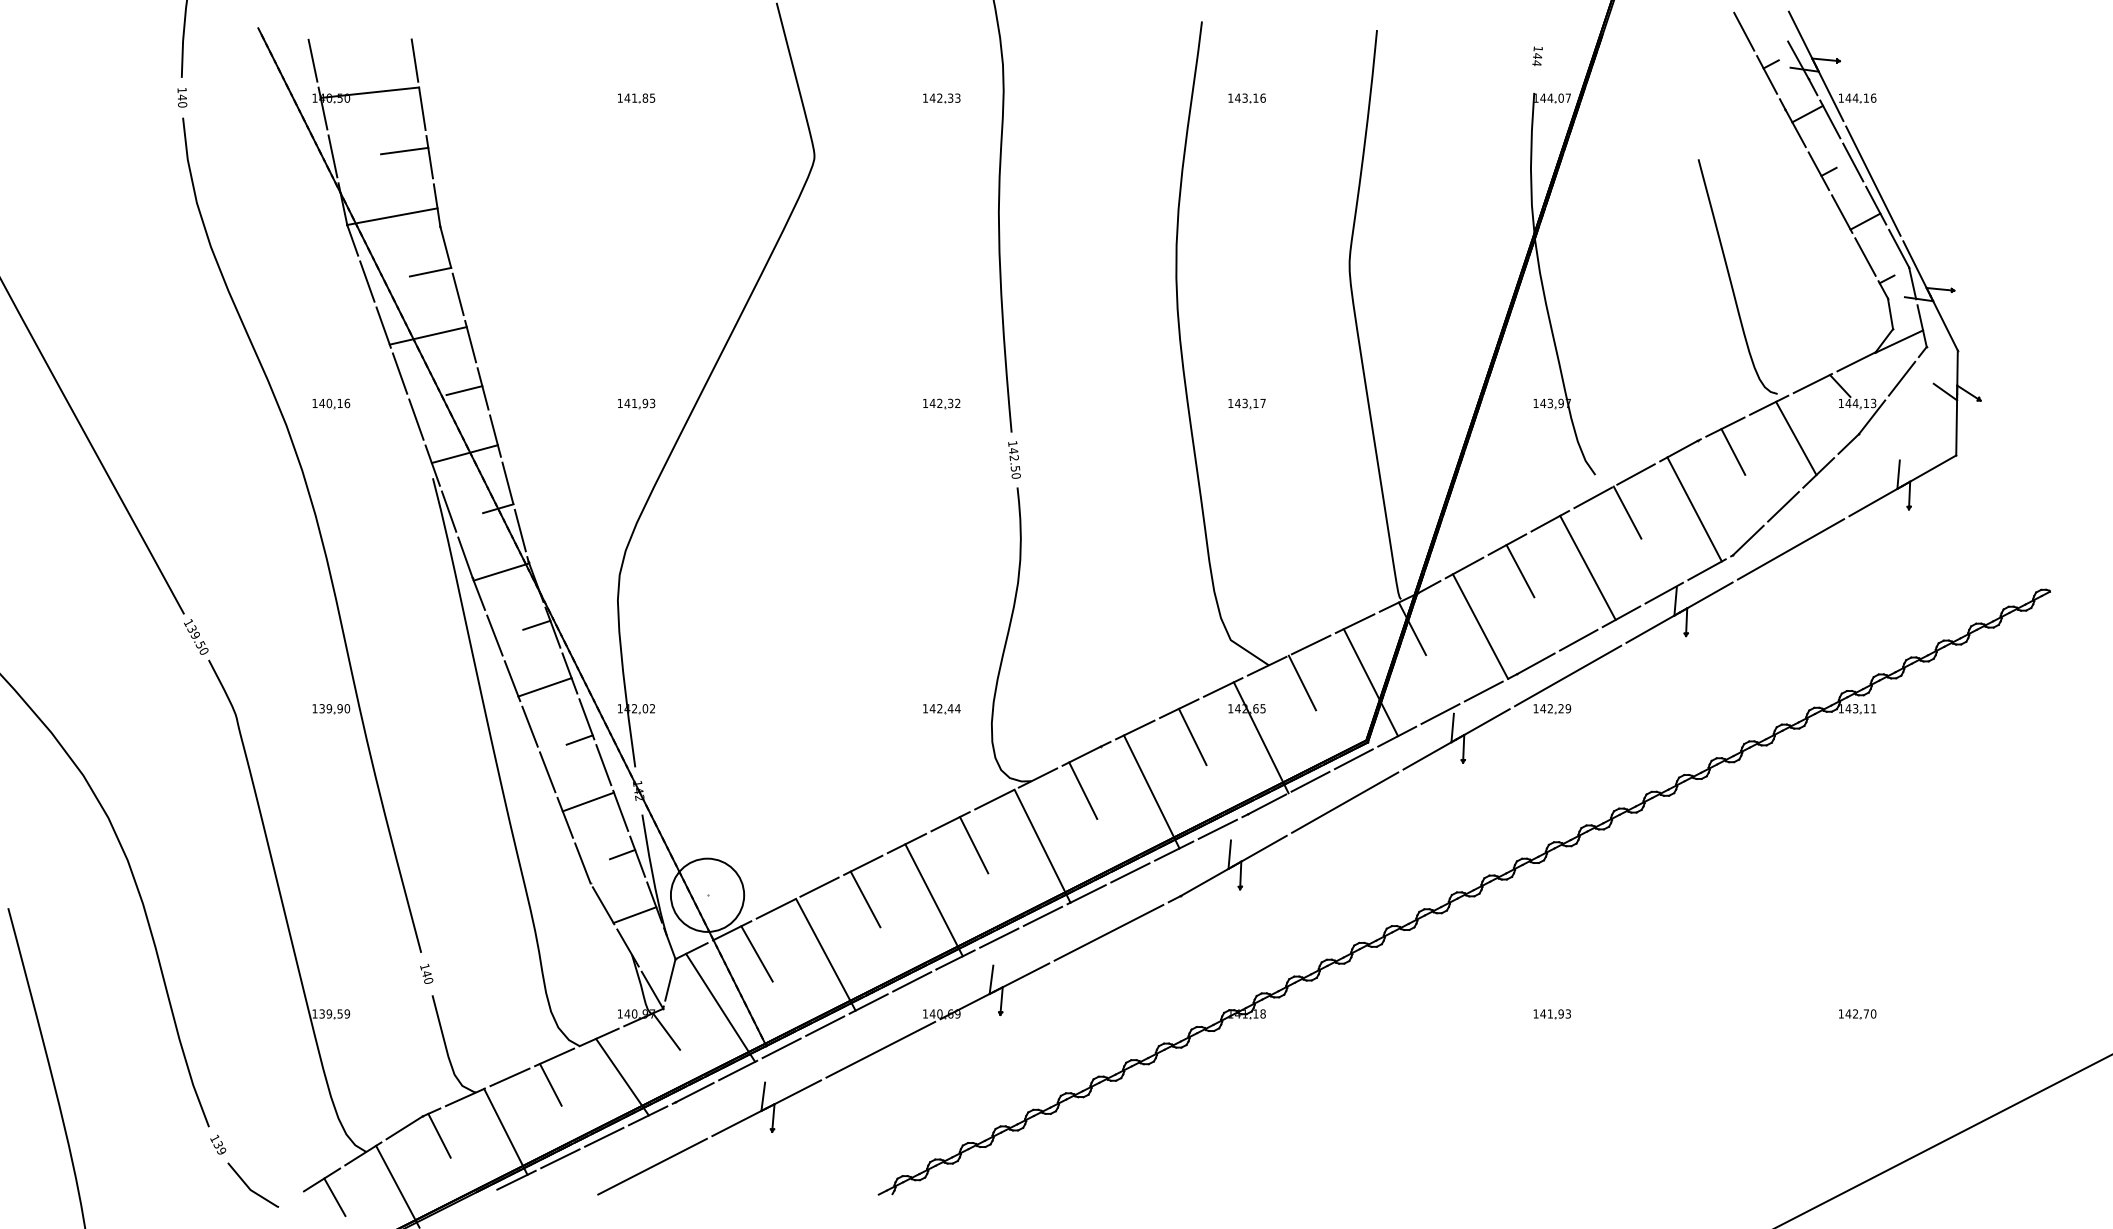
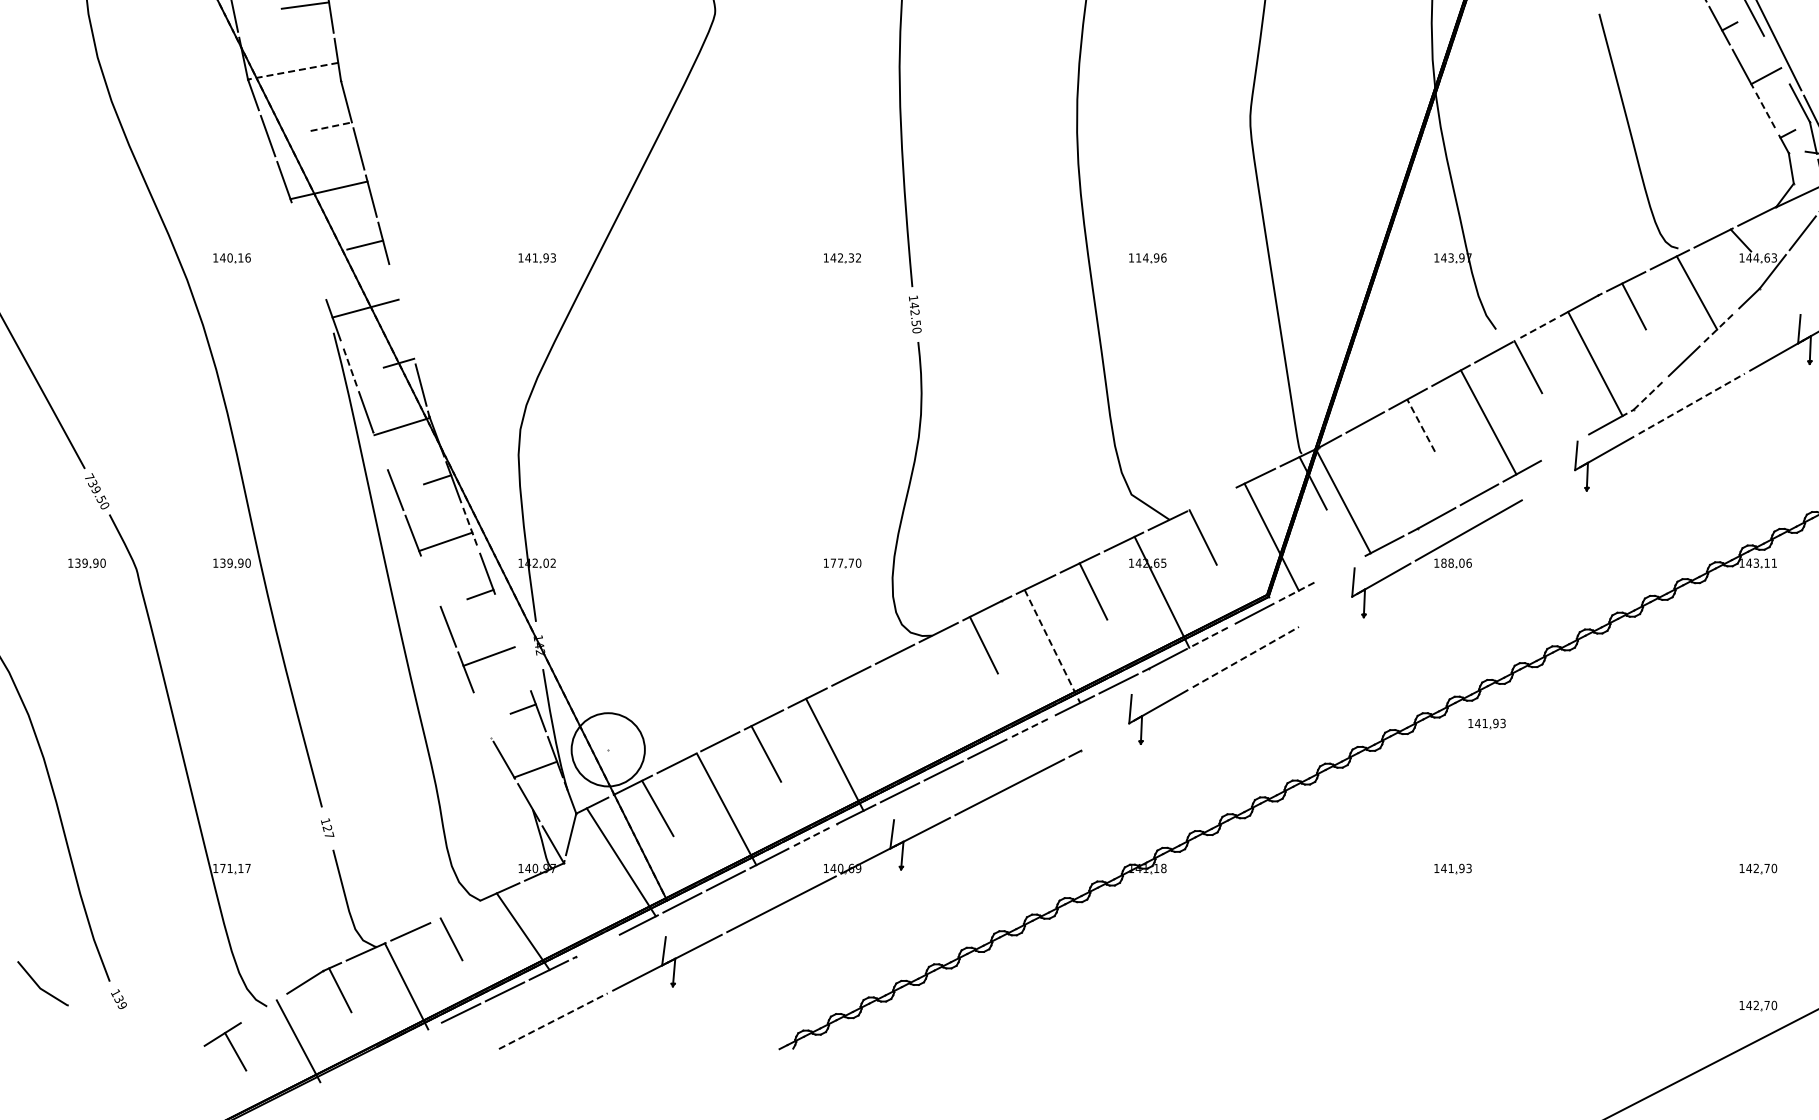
line: (1876, 205) -> (1777, 60), removed
line: (392, 216) -> (293, 71), solid -> dashed
line: (1865, 257) -> (1766, 112), solid -> dashed
line: (431, 272) -> (332, 127), solid -> dashed
line: (399, 373) -> (300, 228), removed
text: (1250, 403) -> (1151, 258), 143.17 -> 114.96
text: (1866, 403) -> (1767, 258), 144.13 -> 144.63
line: (416, 419) -> (317, 274), removed
line: (495, 435) -> (396, 290), removed
line: (1819, 472) -> (1720, 327), solid -> dashed
line: (1635, 474) -> (1536, 329), solid -> dashed
line: (507, 483) -> (408, 338), removed
line: (448, 511) -> (349, 366), solid -> dashed
line: (1748, 540) -> (1649, 395), solid -> dashed
line: (1791, 549) -> (1692, 404), solid -> dashed
line: (1520, 571) -> (1421, 426), solid -> dashed
line: (1663, 592) -> (1564, 447), removed
line: (478, 593) -> (379, 448), removed
text: (188, 622) -> (89, 477), 139.50 -> 739.50
line: (1480, 626) -> (1343, 501), moved
line: (1652, 627) -> (1553, 482), removed
line: (1310, 644) -> (1211, 499), removed
line: (570, 673) -> (471, 528), solid -> dashed
text: (944, 708) -> (845, 563), 142.44 -> 177.70
text: (1555, 708) -> (1456, 563), 142.29 -> 188.06
part: (186, 709) -> (87, 564), added
line: (1440, 713) -> (1341, 568), removed
line: (529, 726) -> (430, 581), removed
line: (1397, 736) -> (1298, 591), solid -> dashed
line: (1429, 754) -> (1330, 609), removed
line: (603, 765) -> (504, 620), removed
line: (1310, 781) -> (1211, 636), solid -> dashed
line: (1151, 791) -> (1052, 646), solid -> dashed
line: (1345, 802) -> (1246, 657), solid -> dashed
line: (620, 810) -> (521, 665), removed
line: (973, 845) -> (874, 700), removed
line: (1042, 845) -> (943, 700), removed
line: (582, 863) -> (483, 718), removed
part: (1585, 869) -> (1486, 724), added
line: (1130, 872) -> (1031, 727), solid -> dashed
line: (1206, 881) -> (1107, 736), removed
text: (427, 976) -> (328, 831), 140 -> 127
line: (912, 981) -> (813, 836), solid -> dashed
text: (334, 1013) -> (235, 868), 139.59 -> 171.17
line: (666, 1031) -> (567, 886), removed
line: (554, 1057) -> (455, 912), removed
line: (694, 1092) -> (595, 947), removed
part: (1857, 1151) -> (1758, 1006), added
line: (363, 1153) -> (264, 1008), removed
line: (653, 1166) -> (554, 1021), solid -> dashed
line: (516, 1179) -> (417, 1034), removed
line: (249, 1187) -> (39, 986), moved

